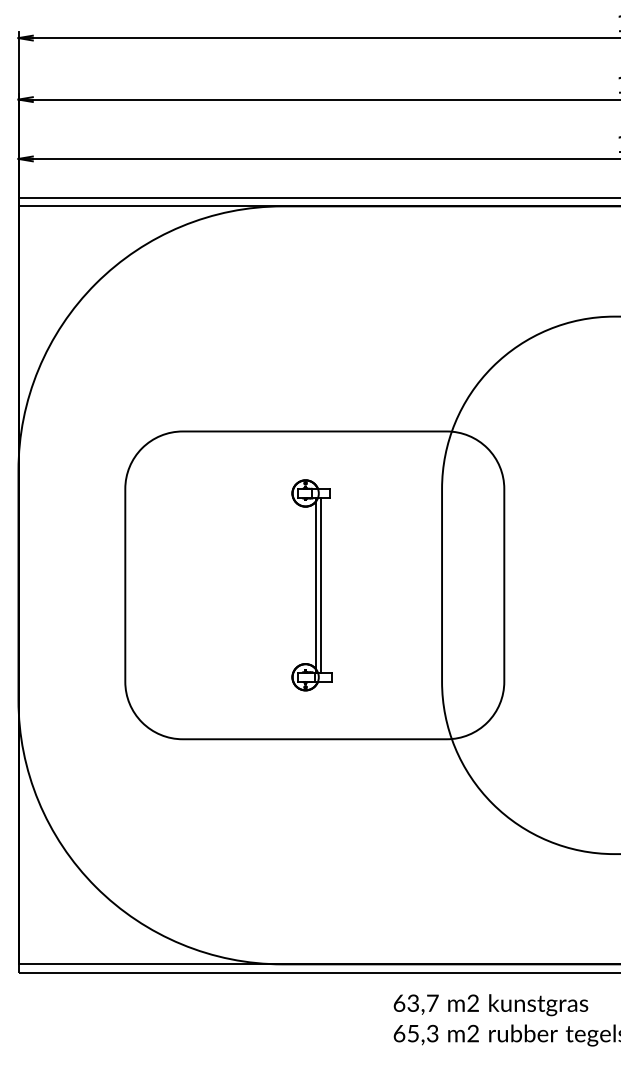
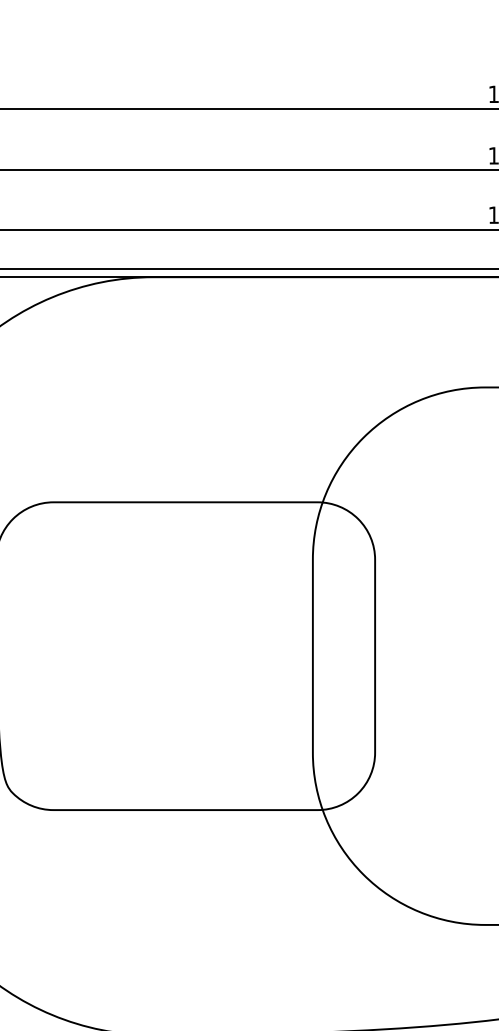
part: (311, 585) -> (182, 656), removed

